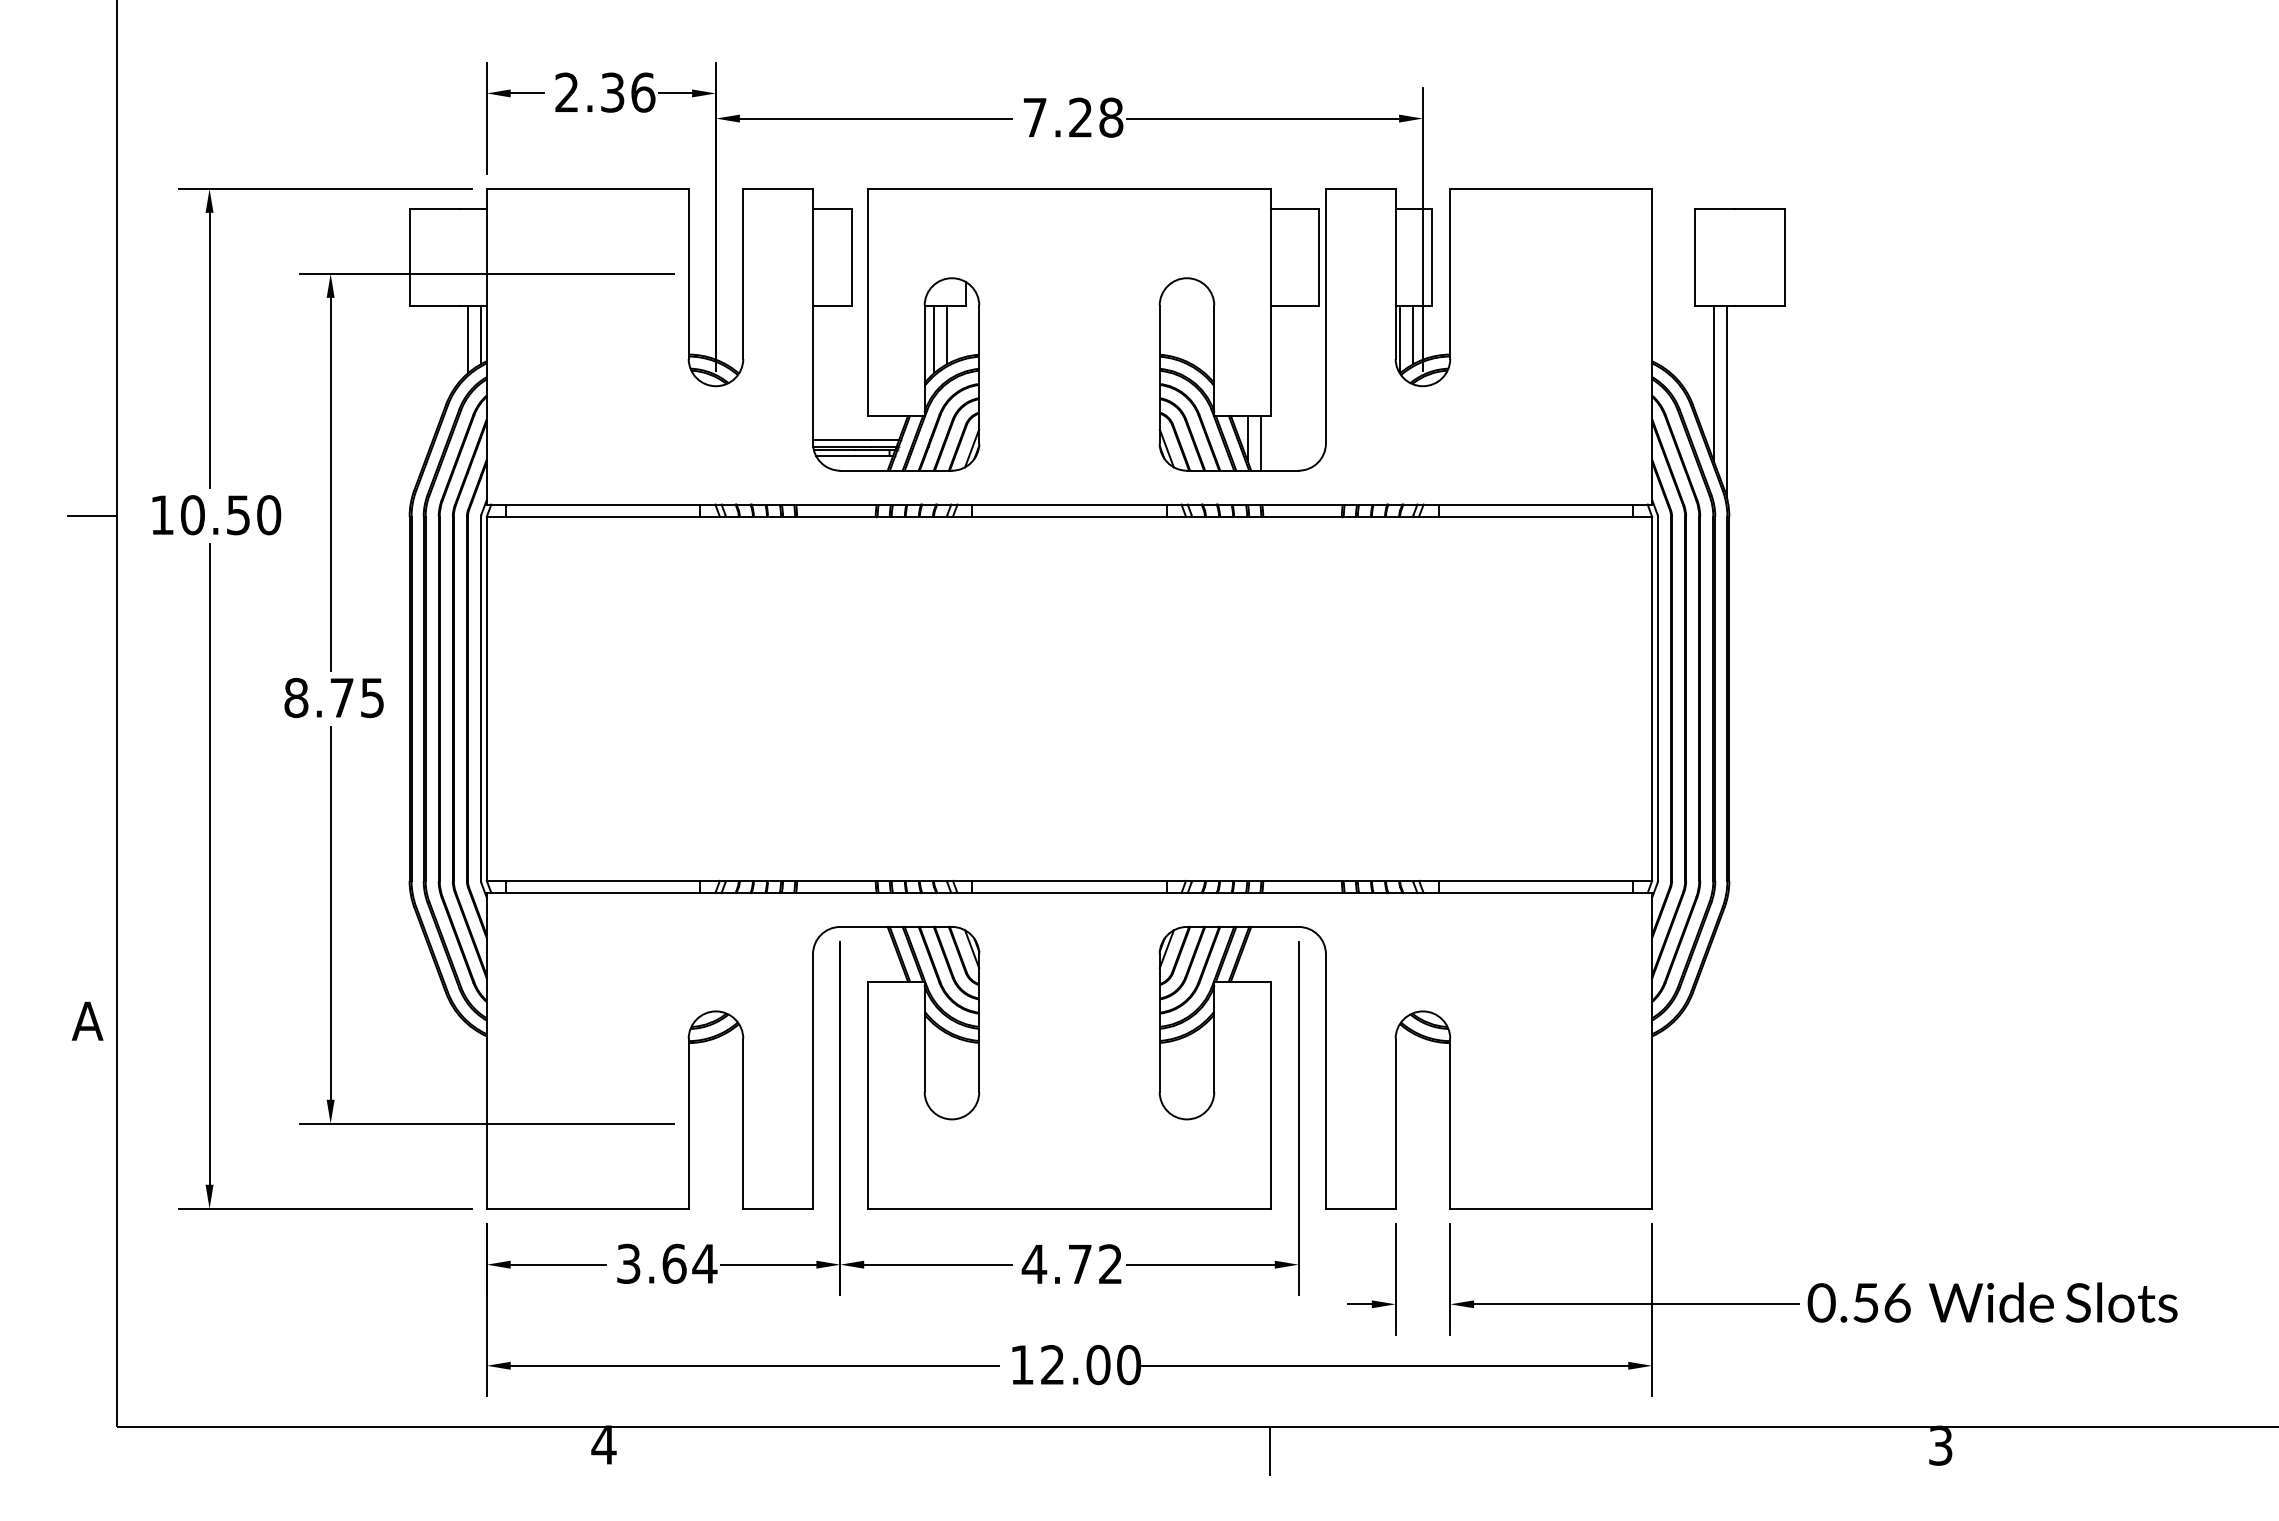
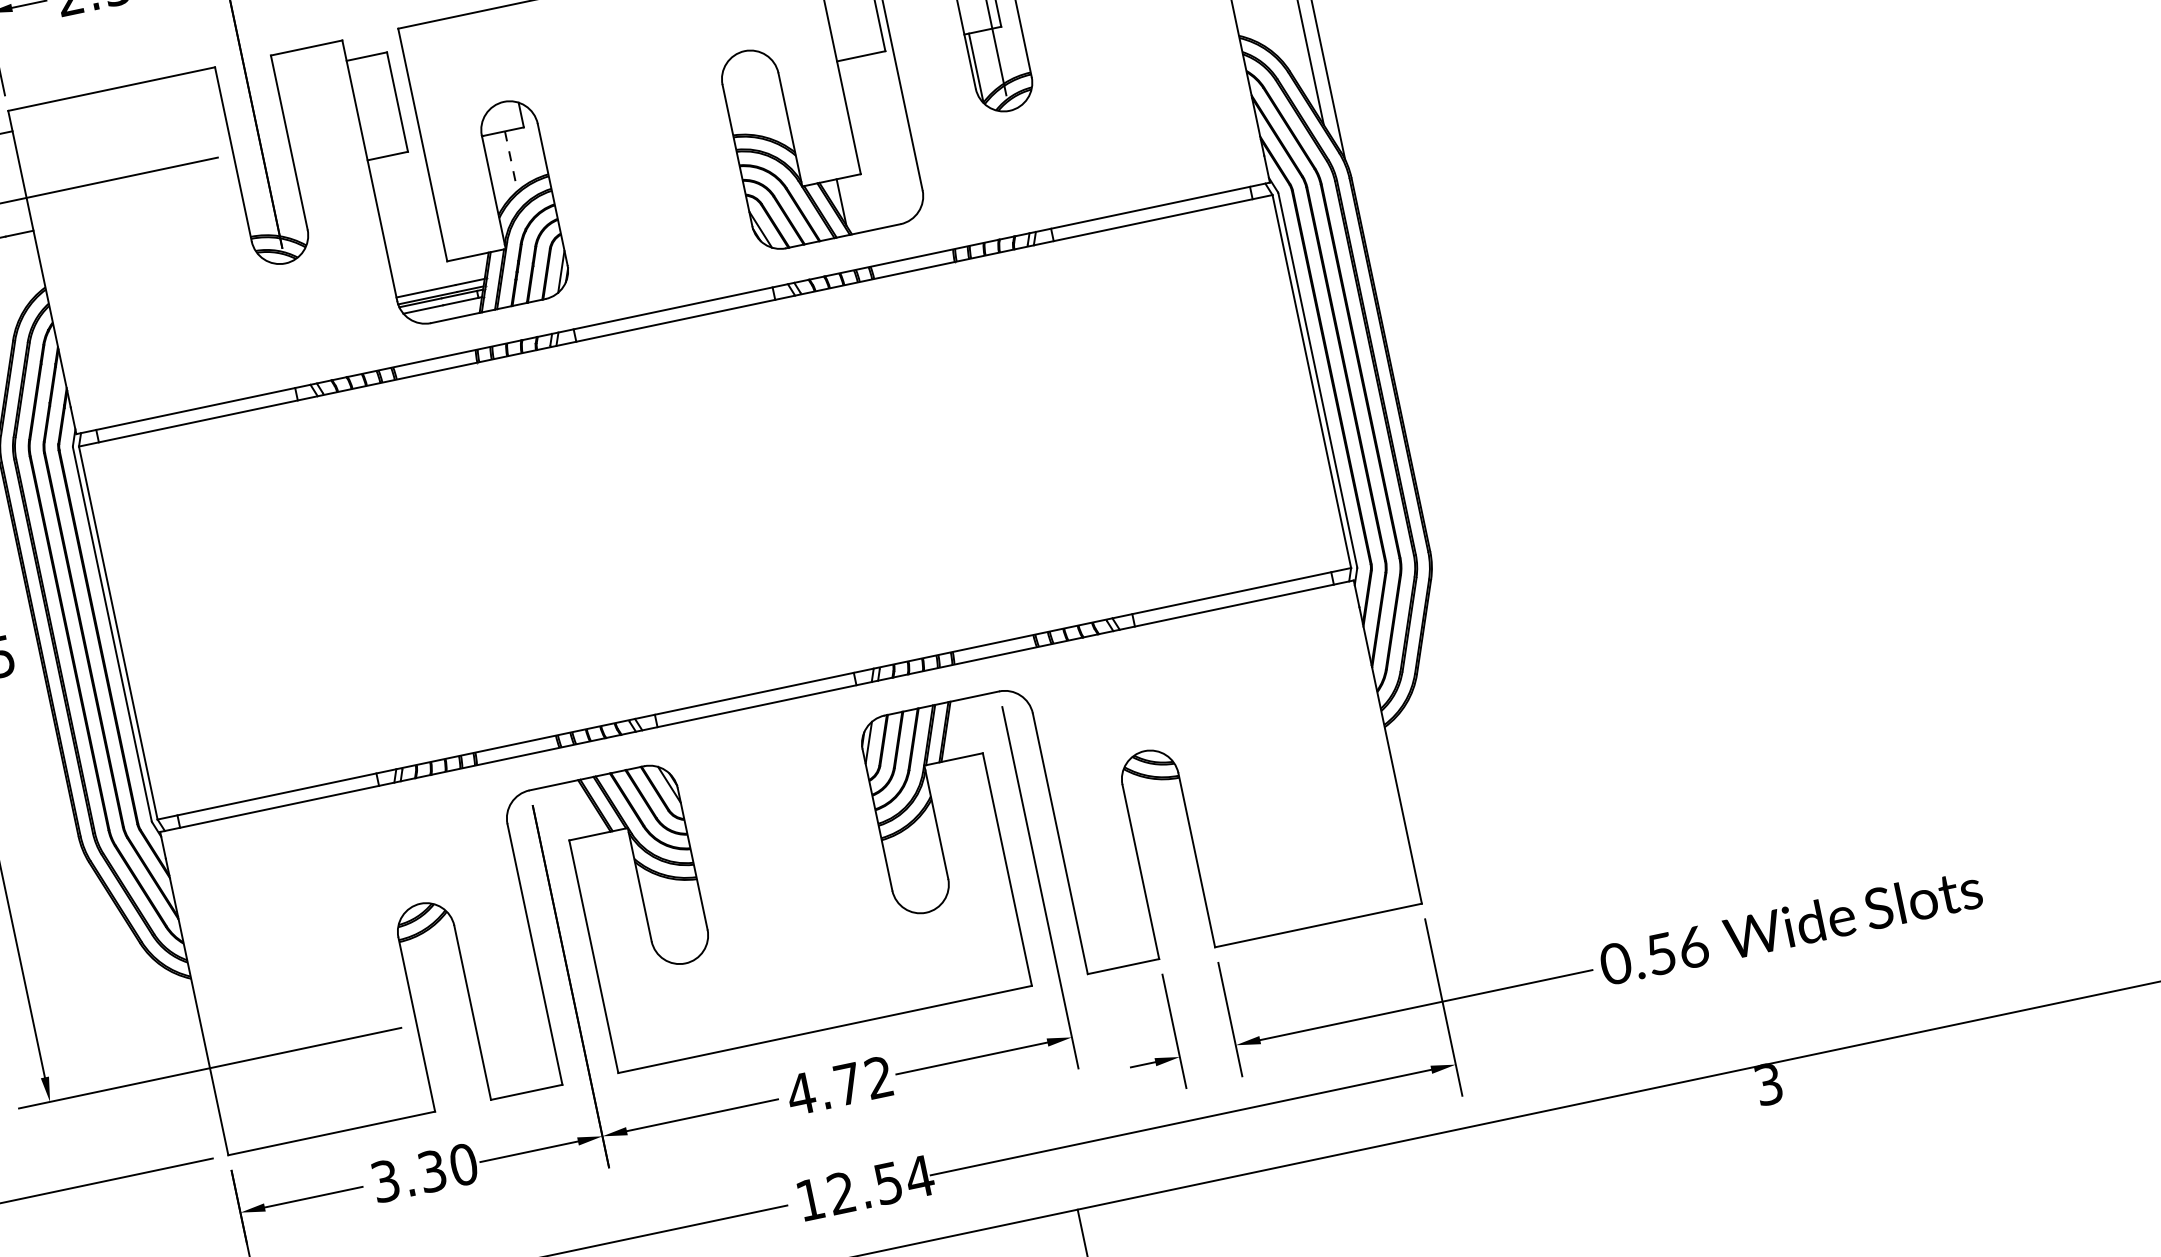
line: (480, 335) -> (33, 262), removed
line: (947, 335) -> (511, 161), solid -> dashed
line: (1413, 335) -> (989, 60), removed
line: (467, 339) -> (20, 269), removed
line: (934, 339) -> (499, 168), removed
line: (1260, 443) -> (855, 204), removed
text: (689, 1263) -> (447, 1167), 3.64 -> 3.30
text: (1113, 1365) -> (904, 1180), 12.00 -> 12.54

